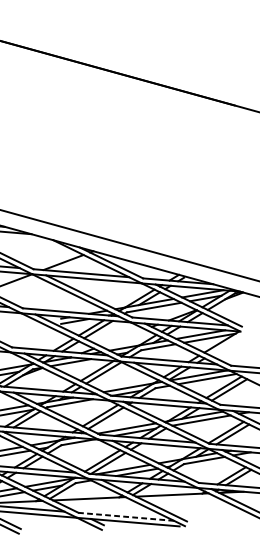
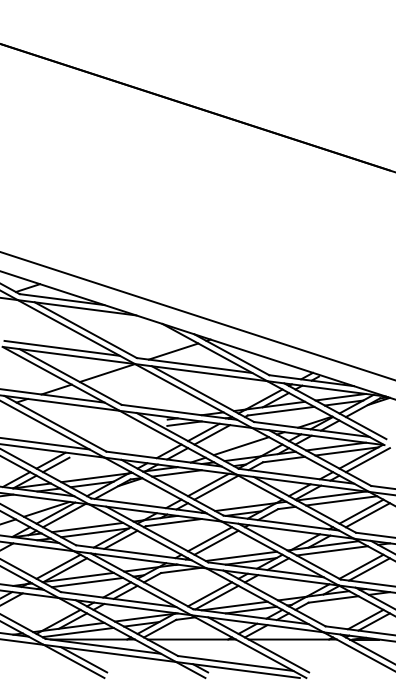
line: (122, 338) -> (240, 446), added
line: (227, 344) -> (367, 460), added
line: (126, 516) -> (235, 663), dashed -> solid

